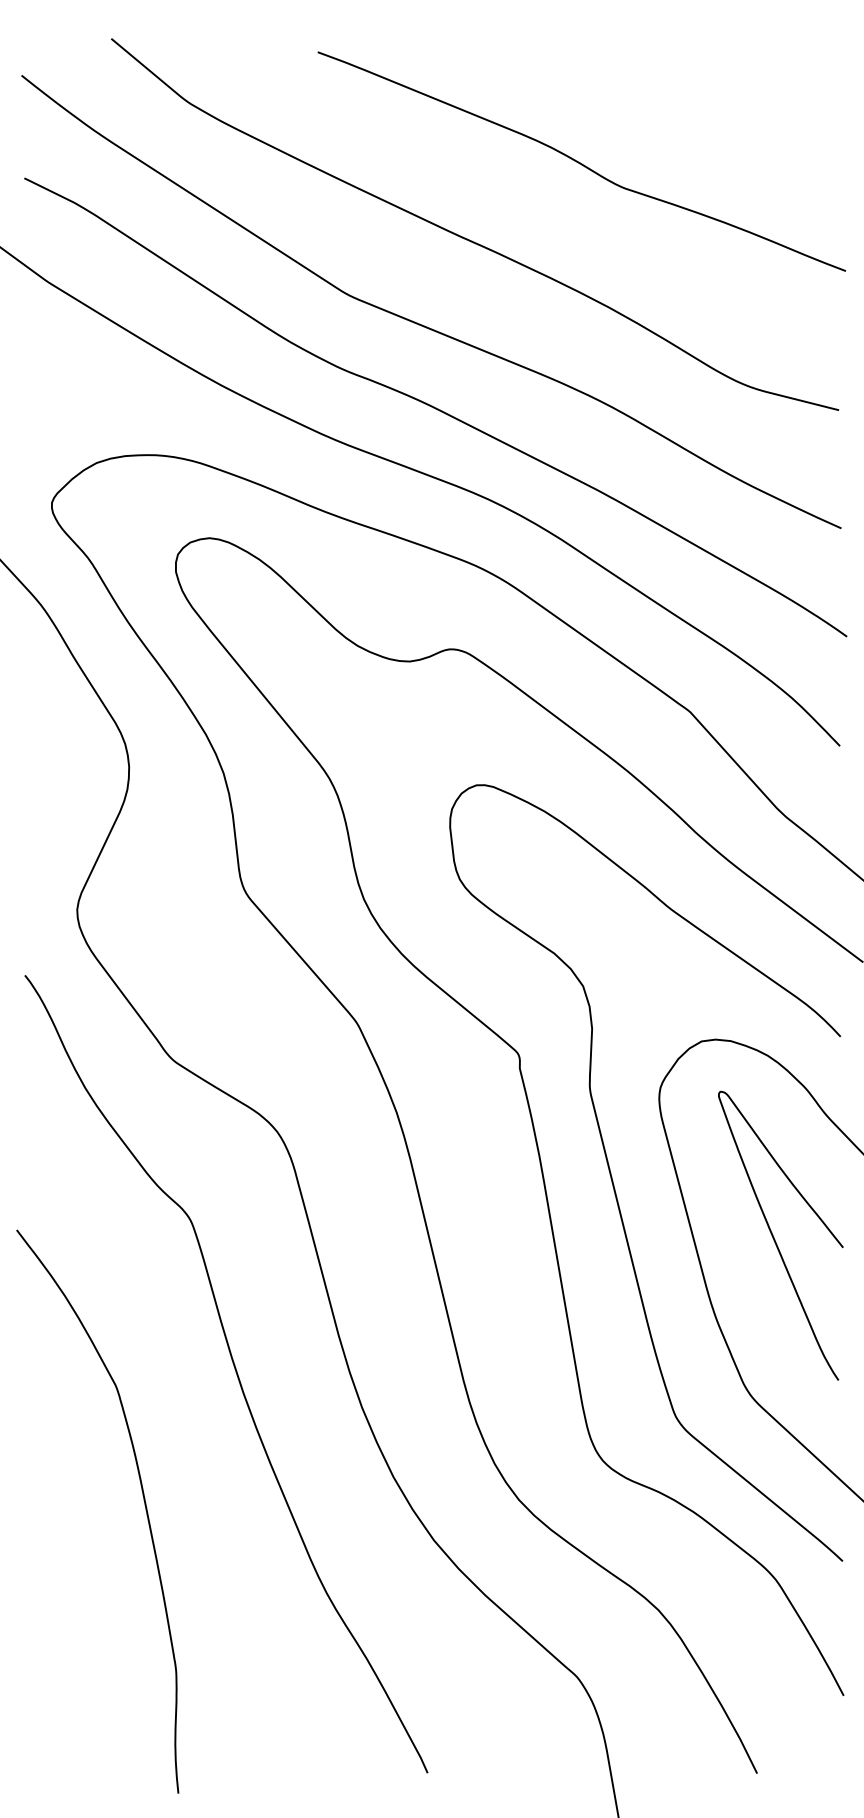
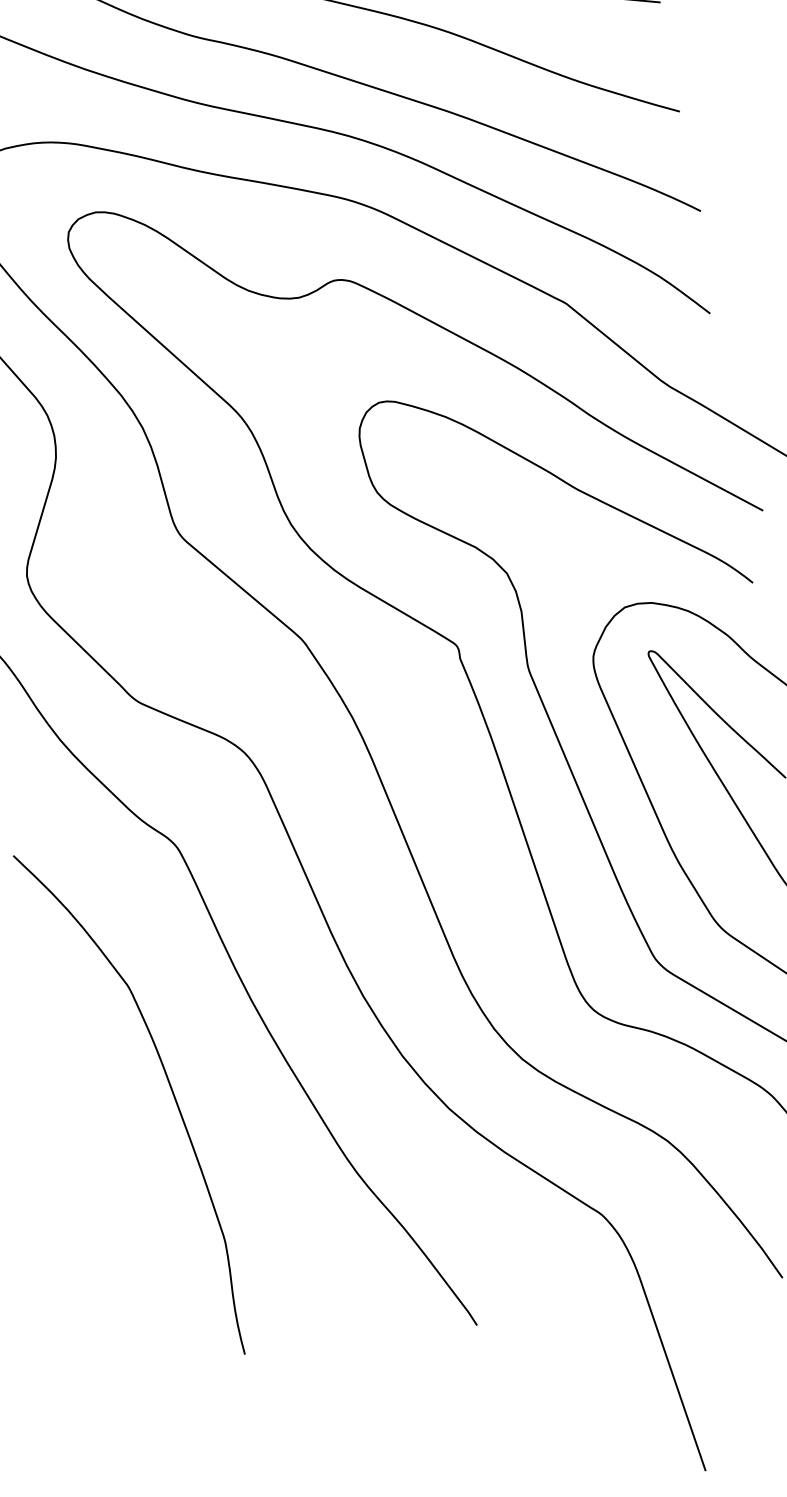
curve: (143, 1500) -> (170, 1088), moved

